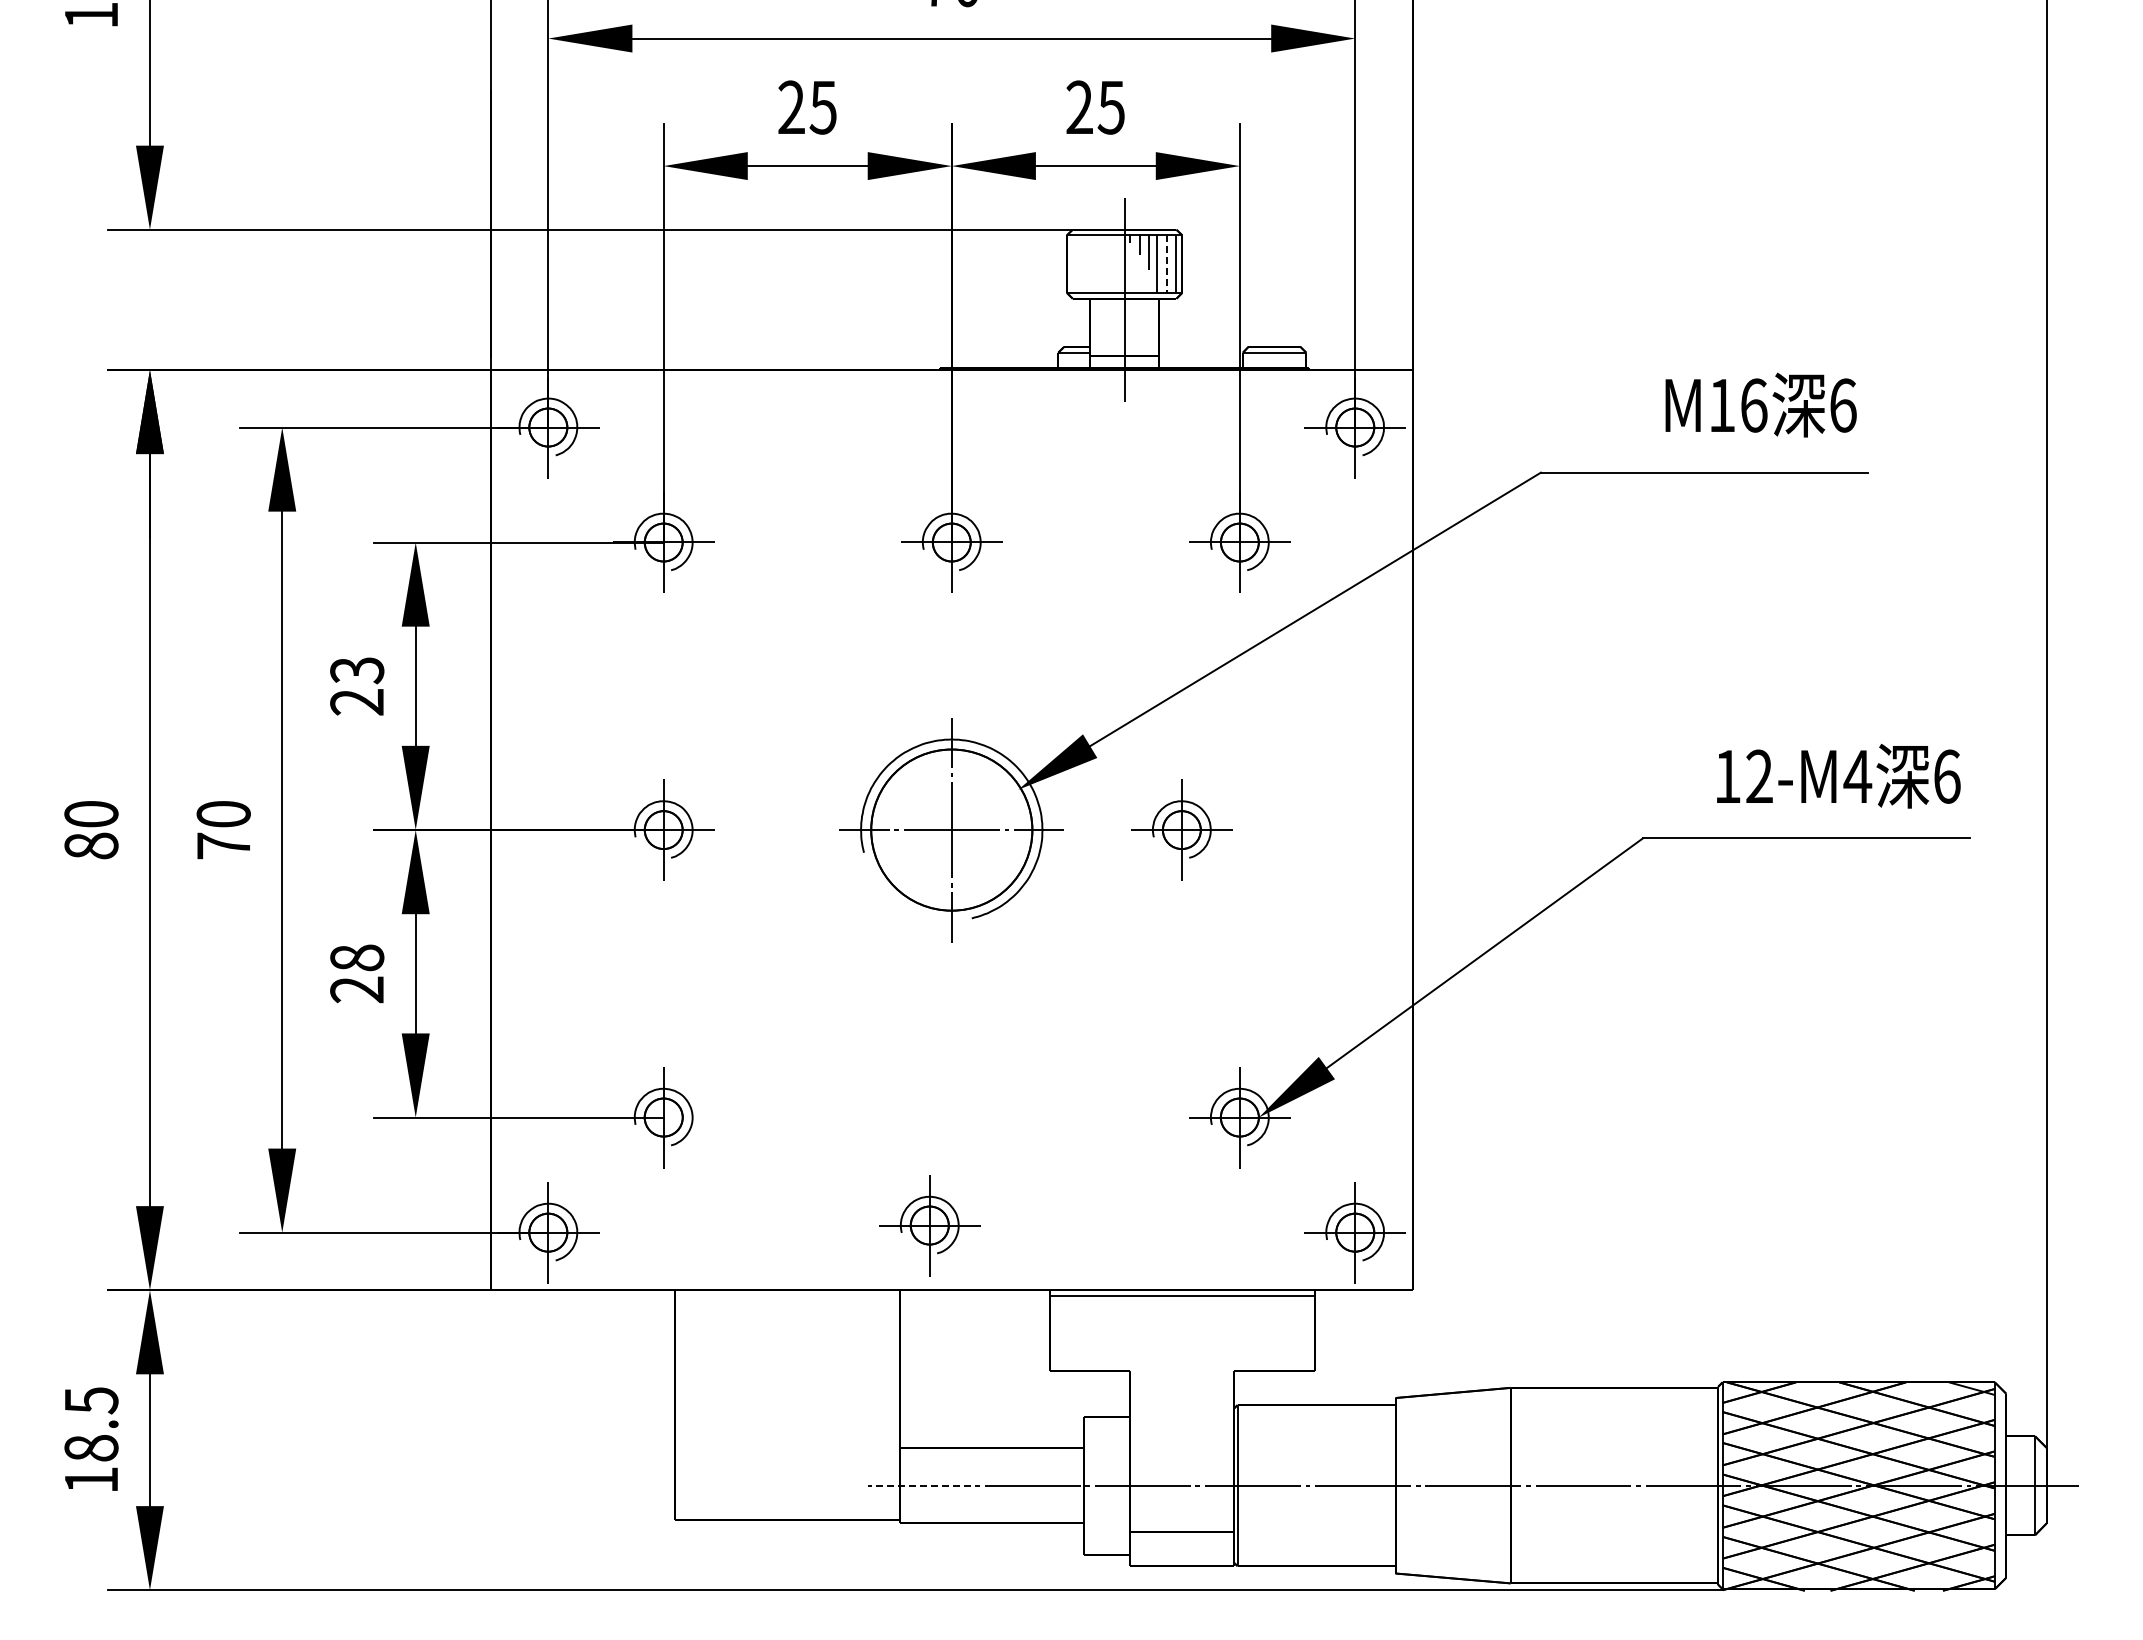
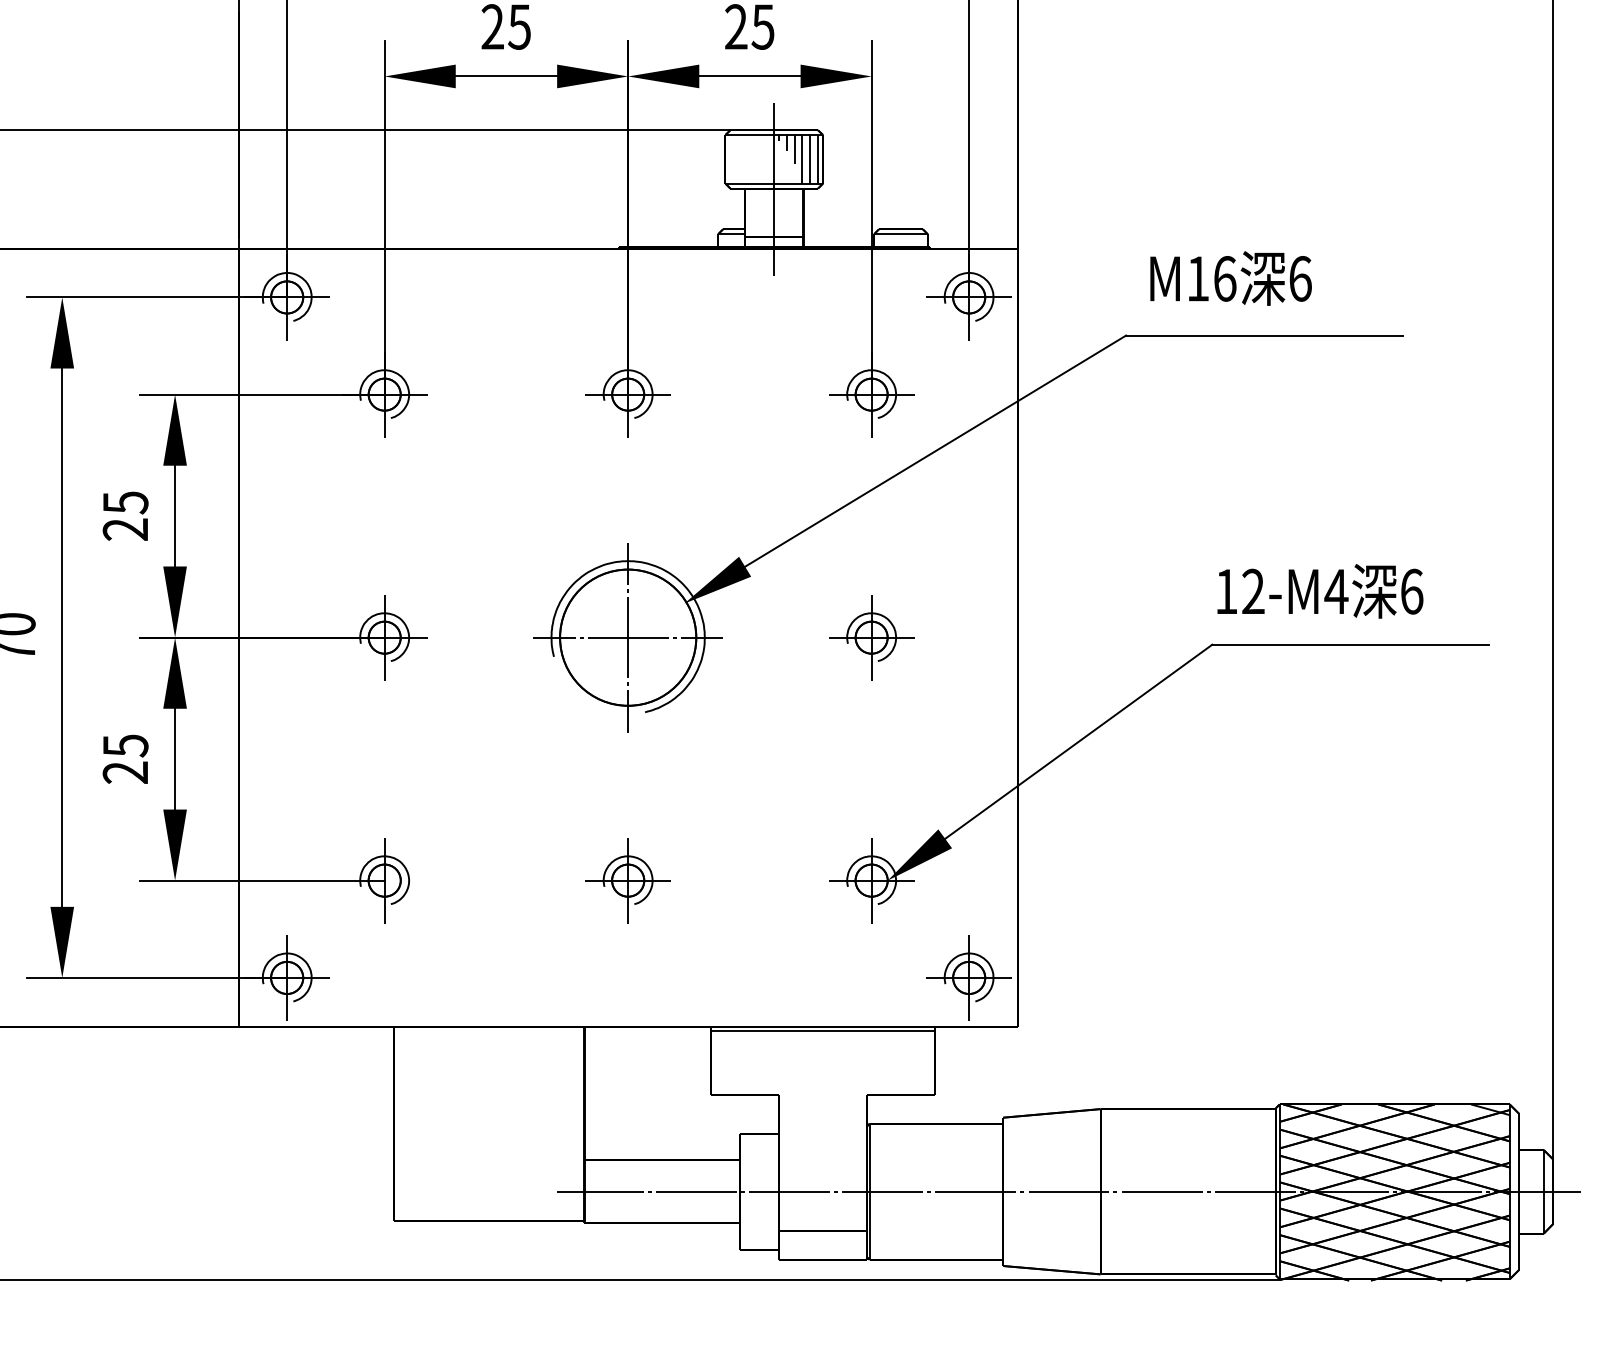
line: (1166, 264) -> (809, 159), dashed -> solid
text: (1760, 404) -> (1230, 277), moved
text: (356, 670) -> (125, 502), 23 -> 25
text: (1838, 775) -> (1320, 590), moved
part: (1181, 829) -> (871, 637), moved
text: (357, 958) -> (125, 746), 28 -> 25
part: (929, 1225) -> (627, 880), moved
line: (918, 1485) -> (600, 1191), dashed -> solid

